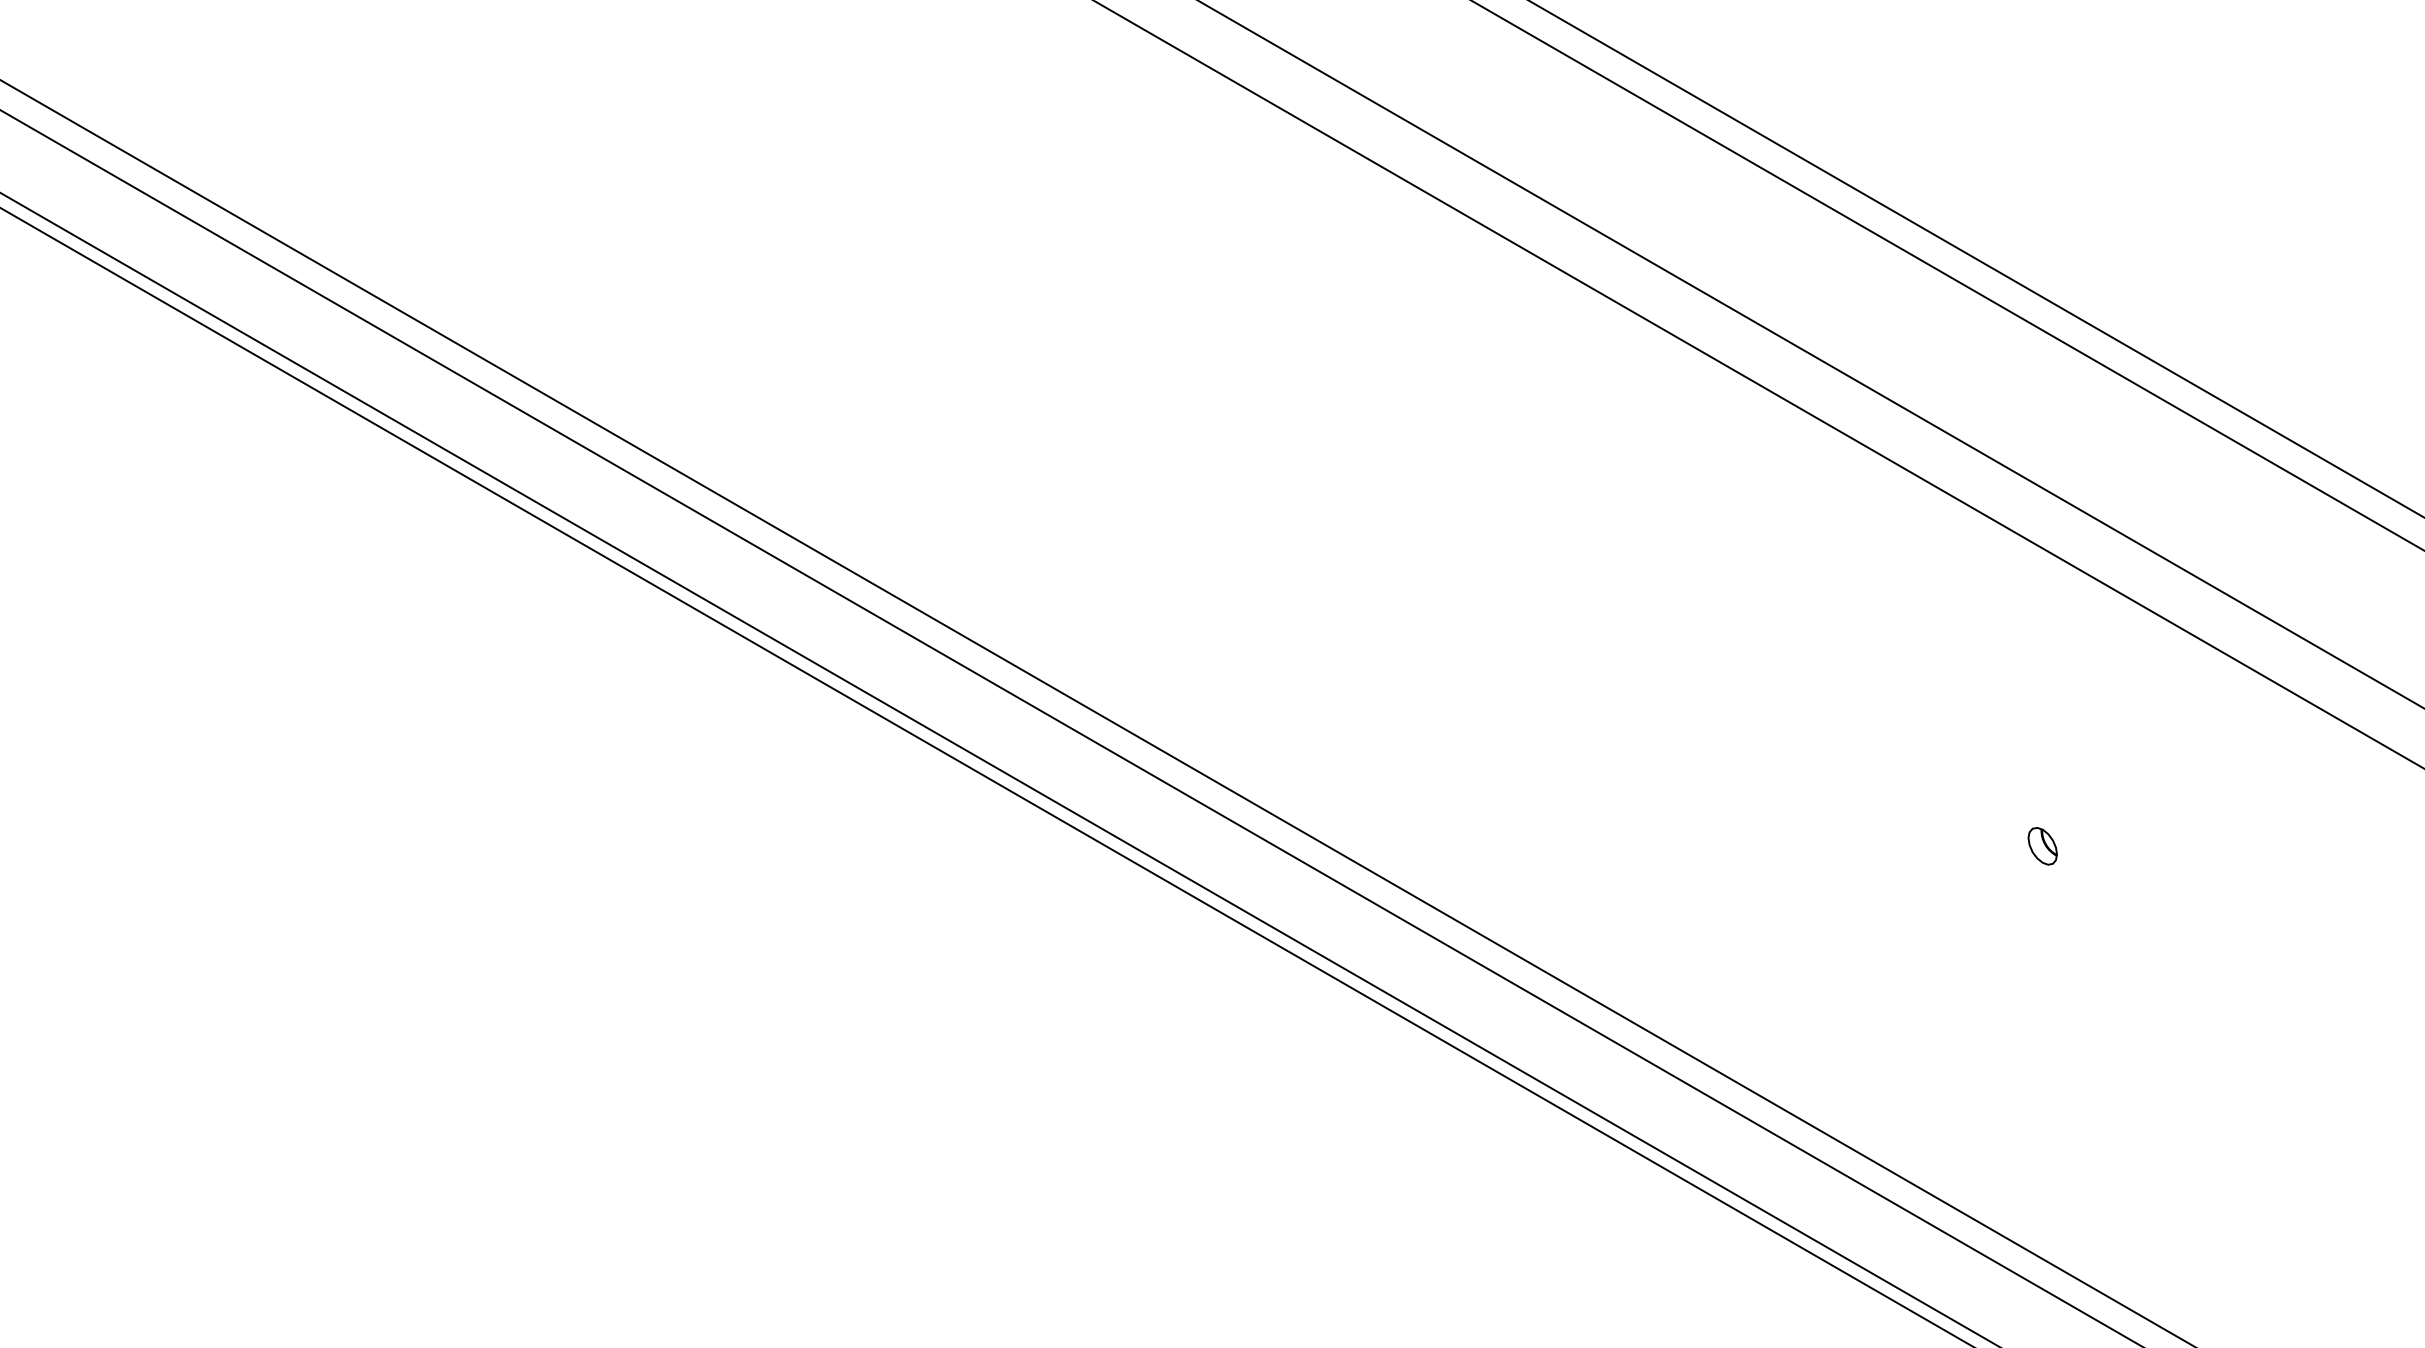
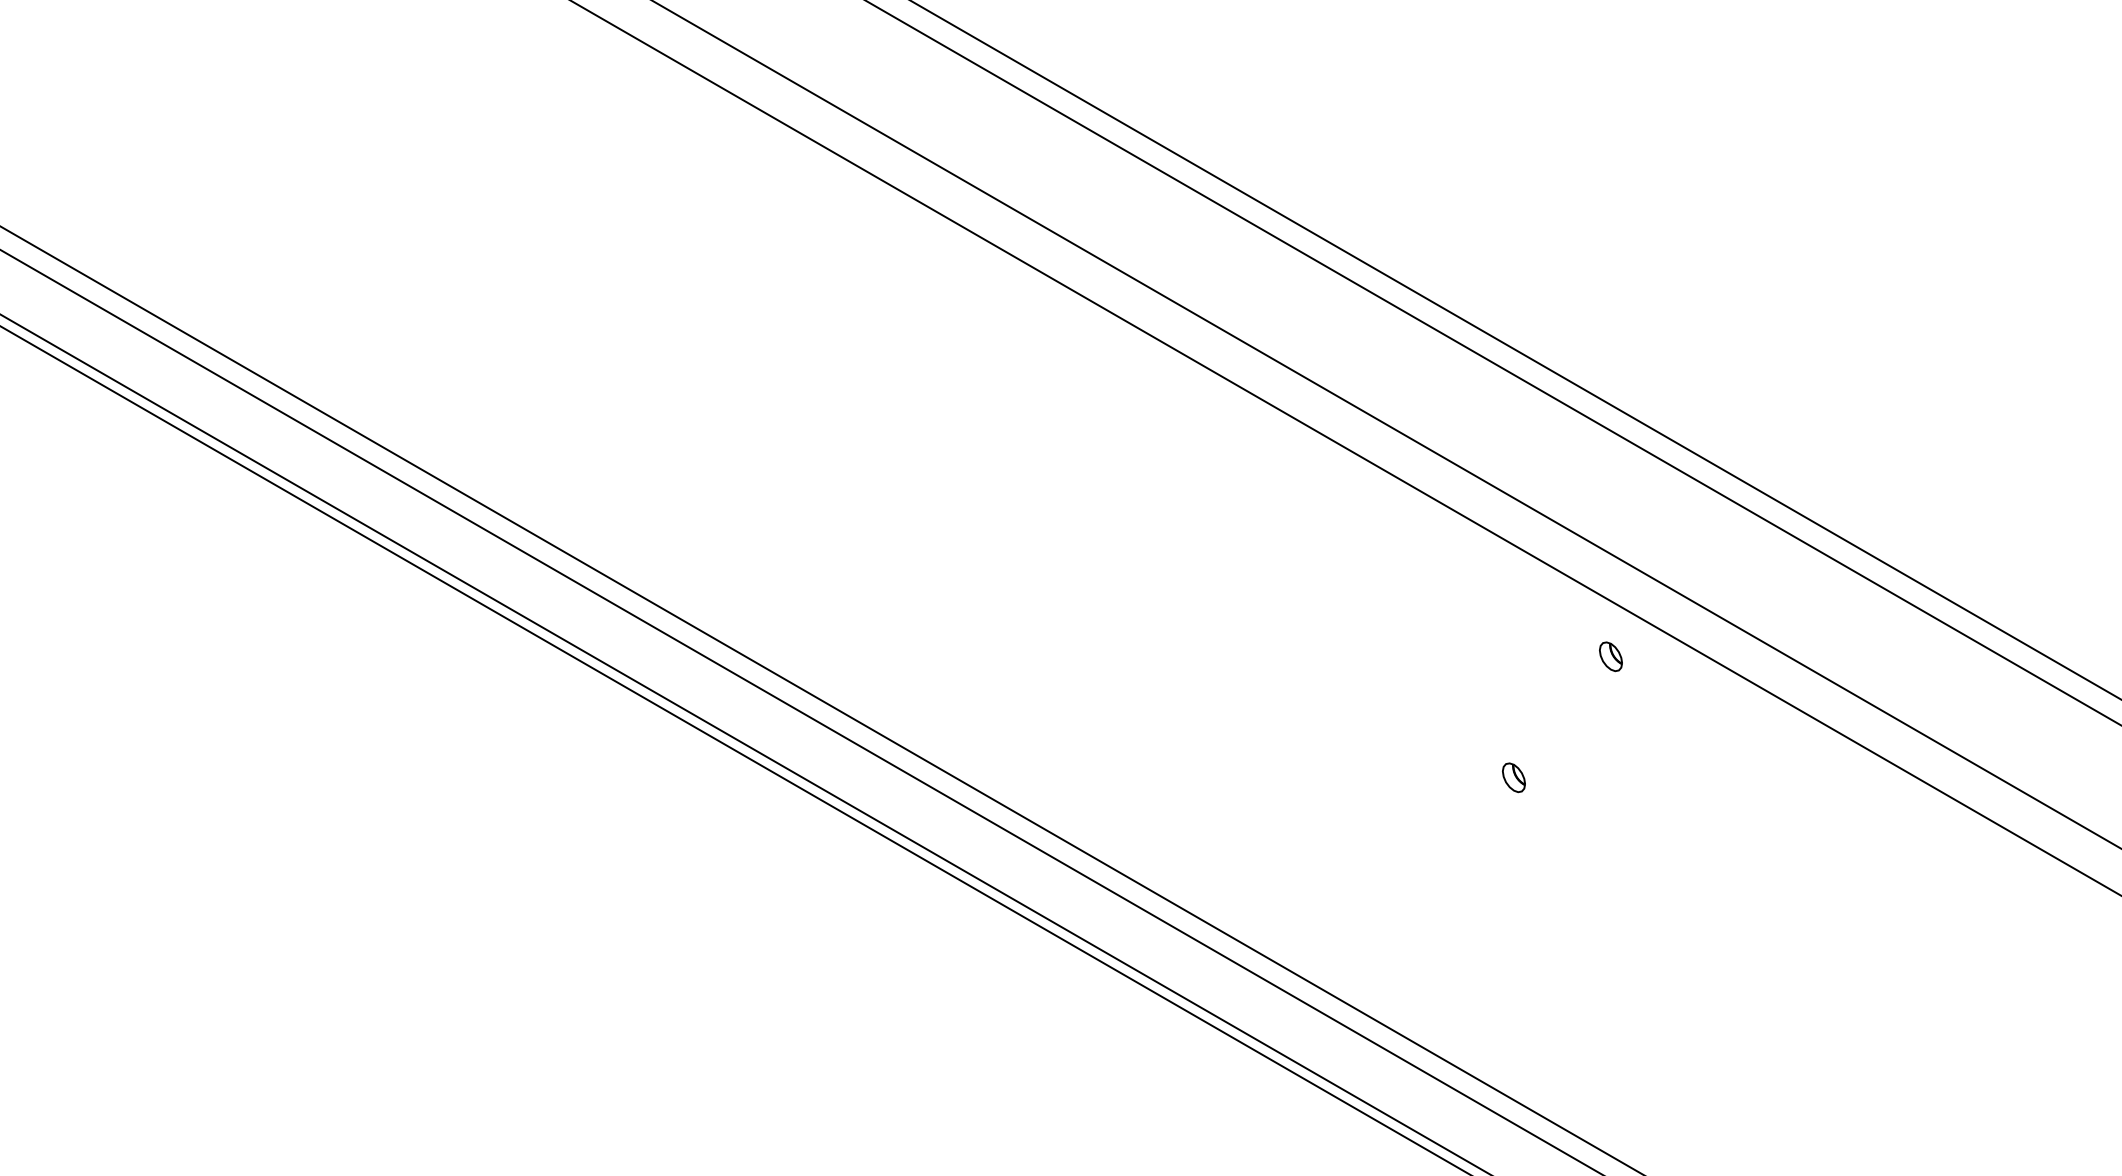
part: (2166, 691) -> (1610, 656), added

